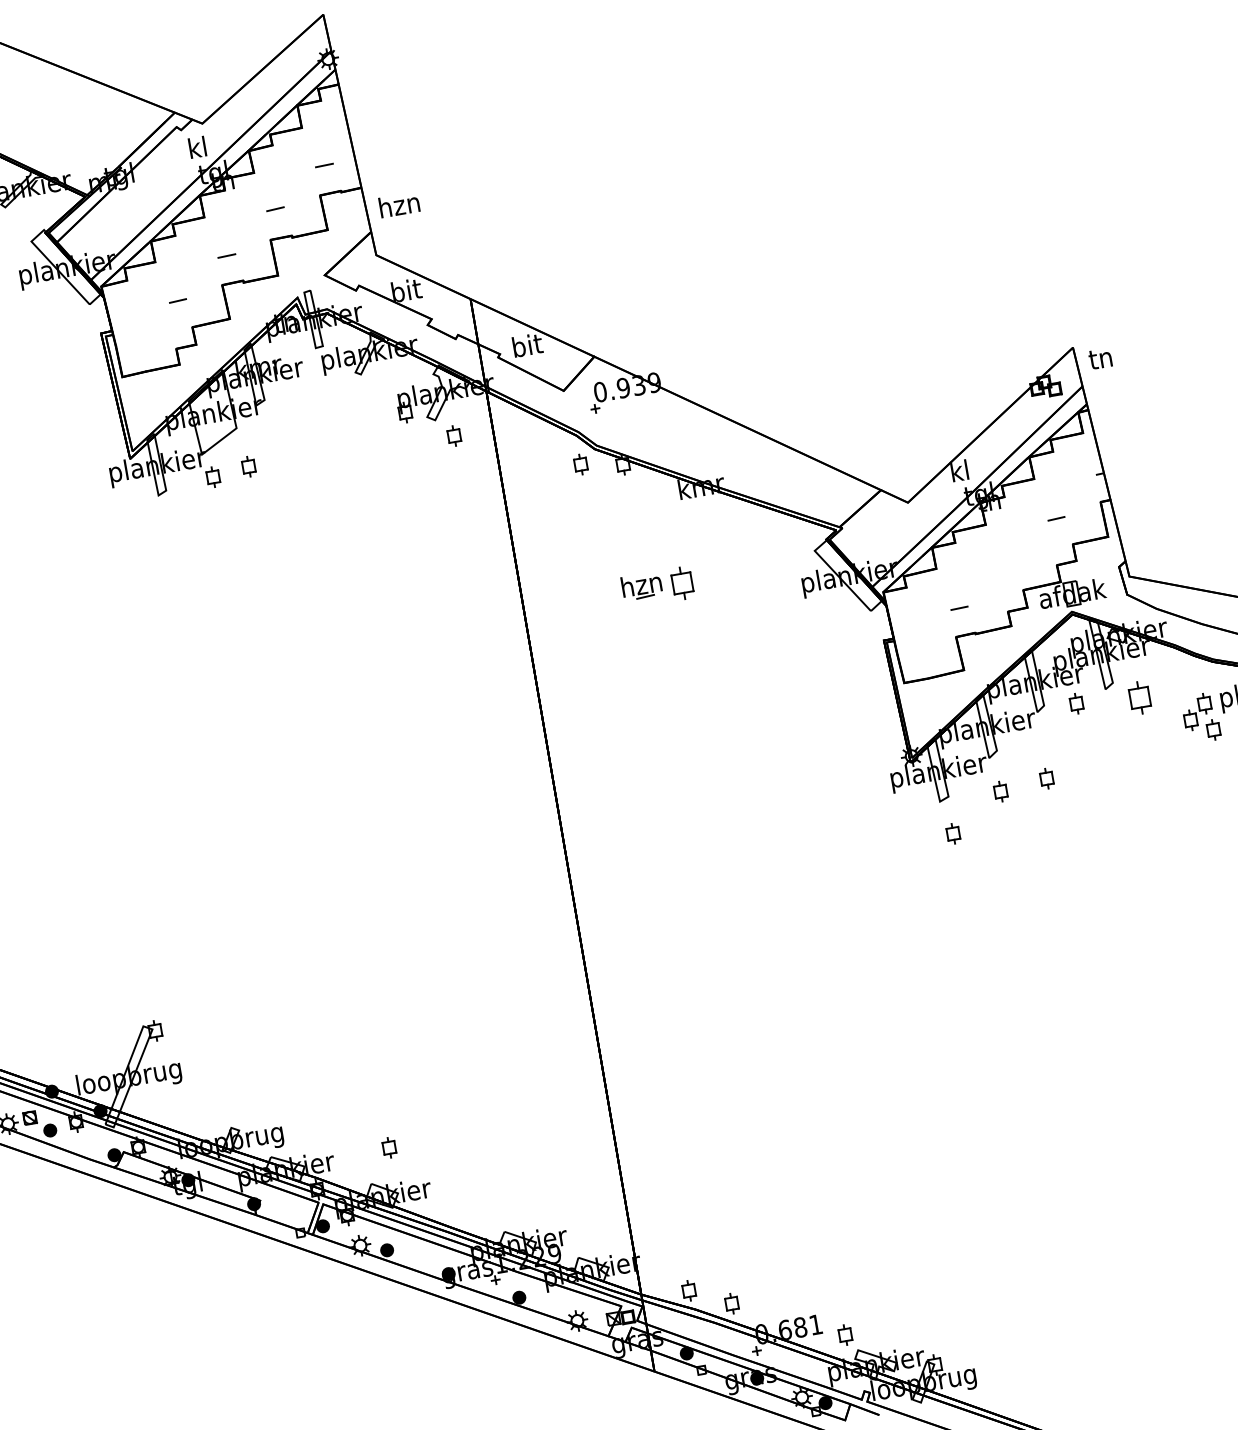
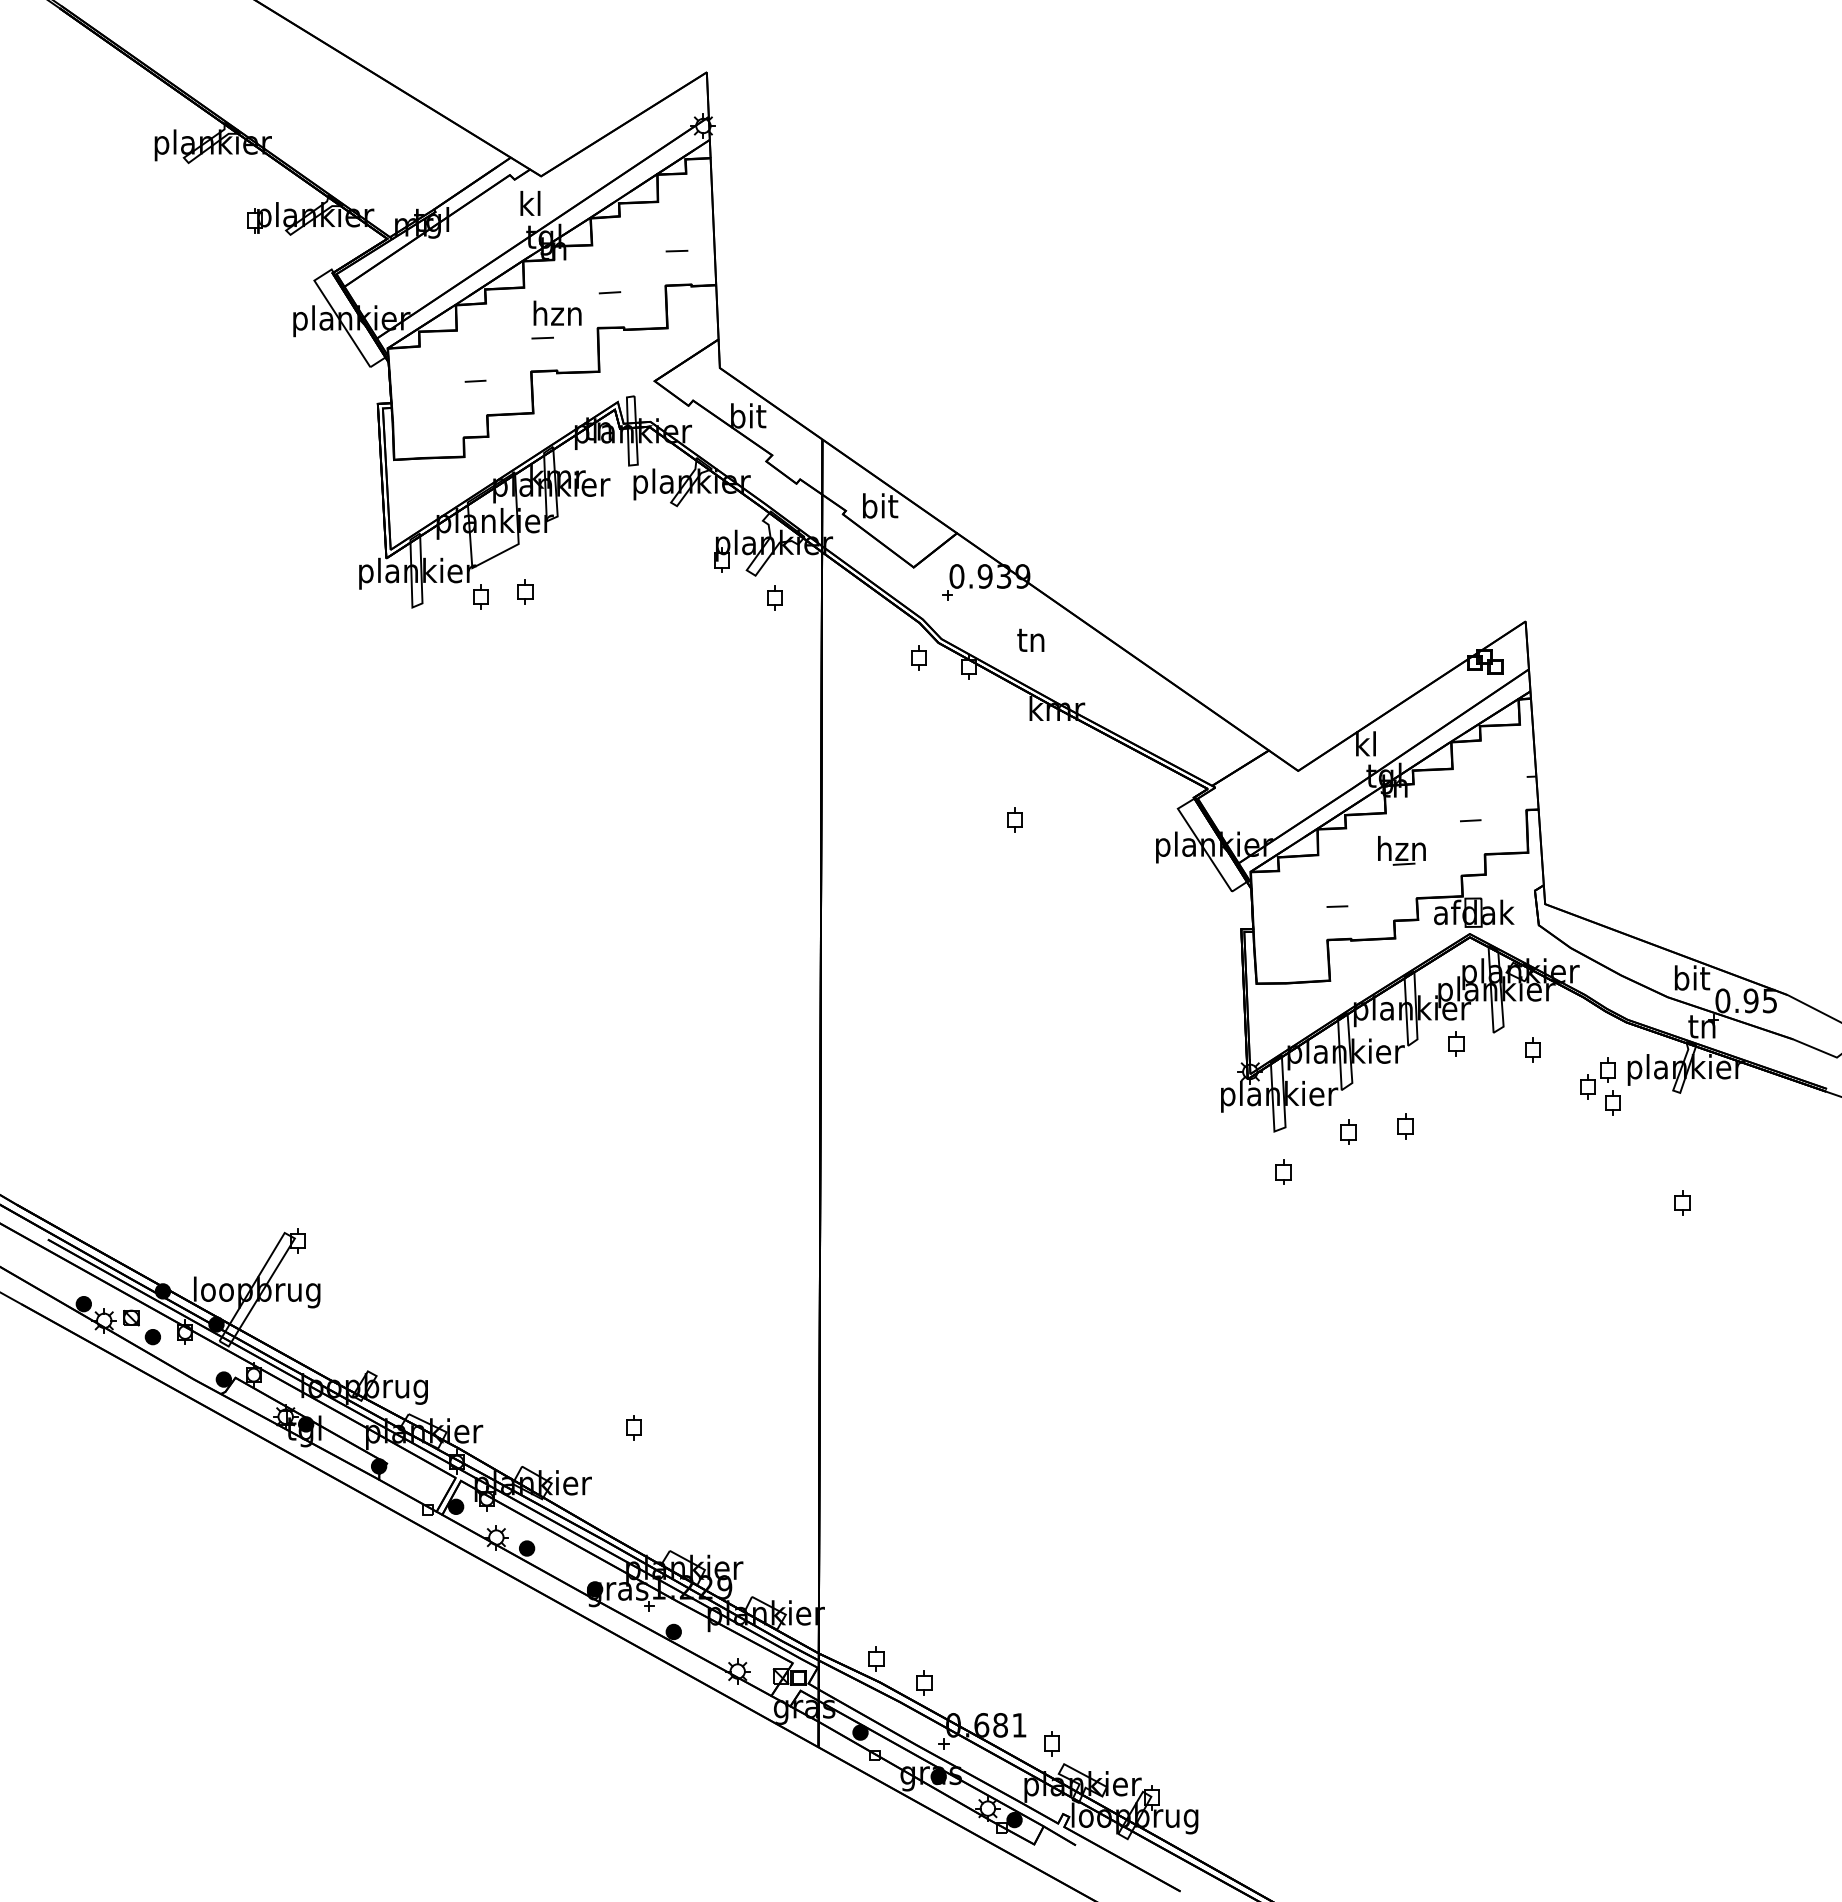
text: (399, 204) -> (557, 312), moved
text: (1100, 358) -> (1030, 639), moved
part: (682, 583) -> (1014, 819), size x0.62
part: (641, 585) -> (1401, 850), moved
part: (1139, 697) -> (1532, 1049), size x0.62
part: (389, 1147) -> (633, 1427), moved

